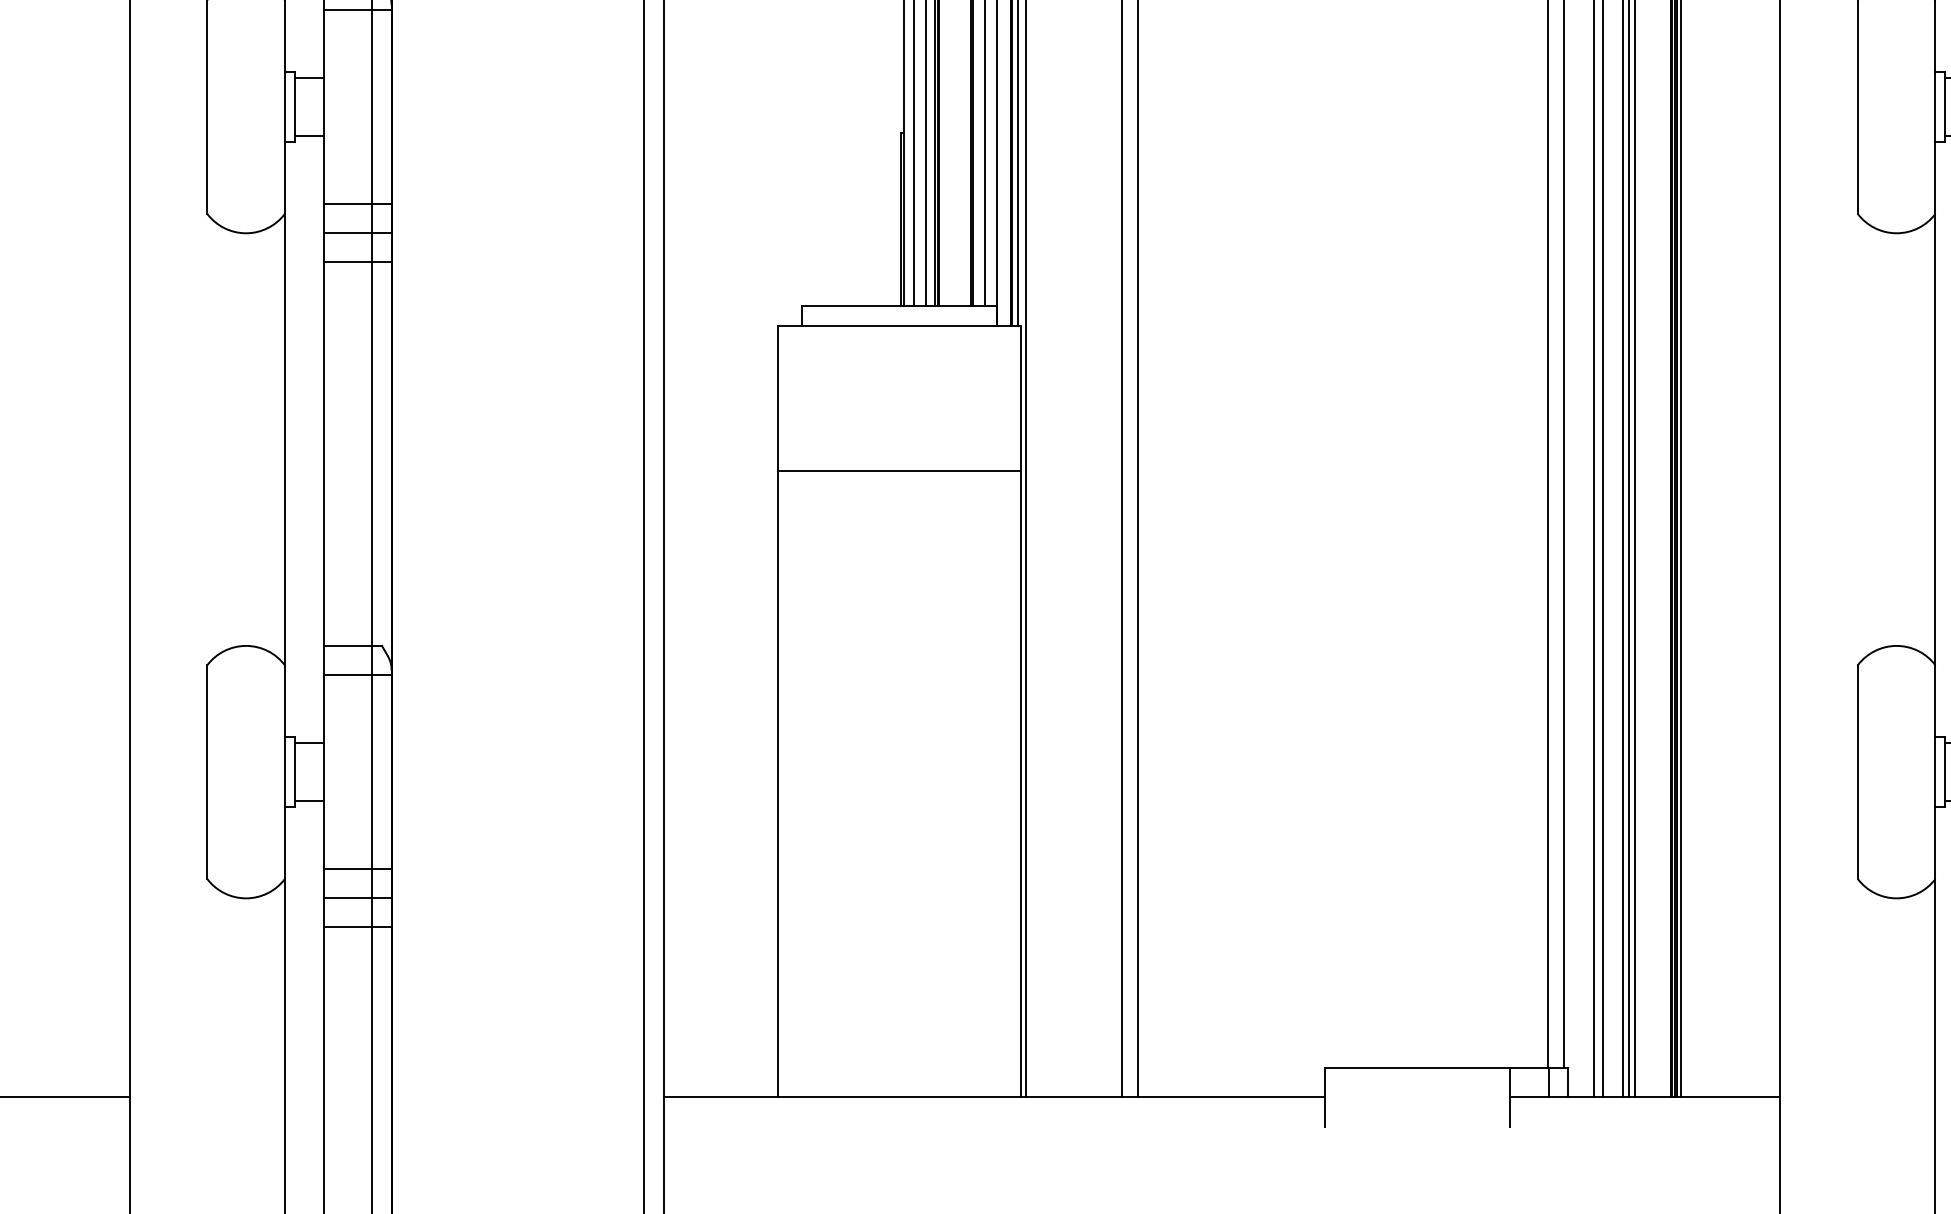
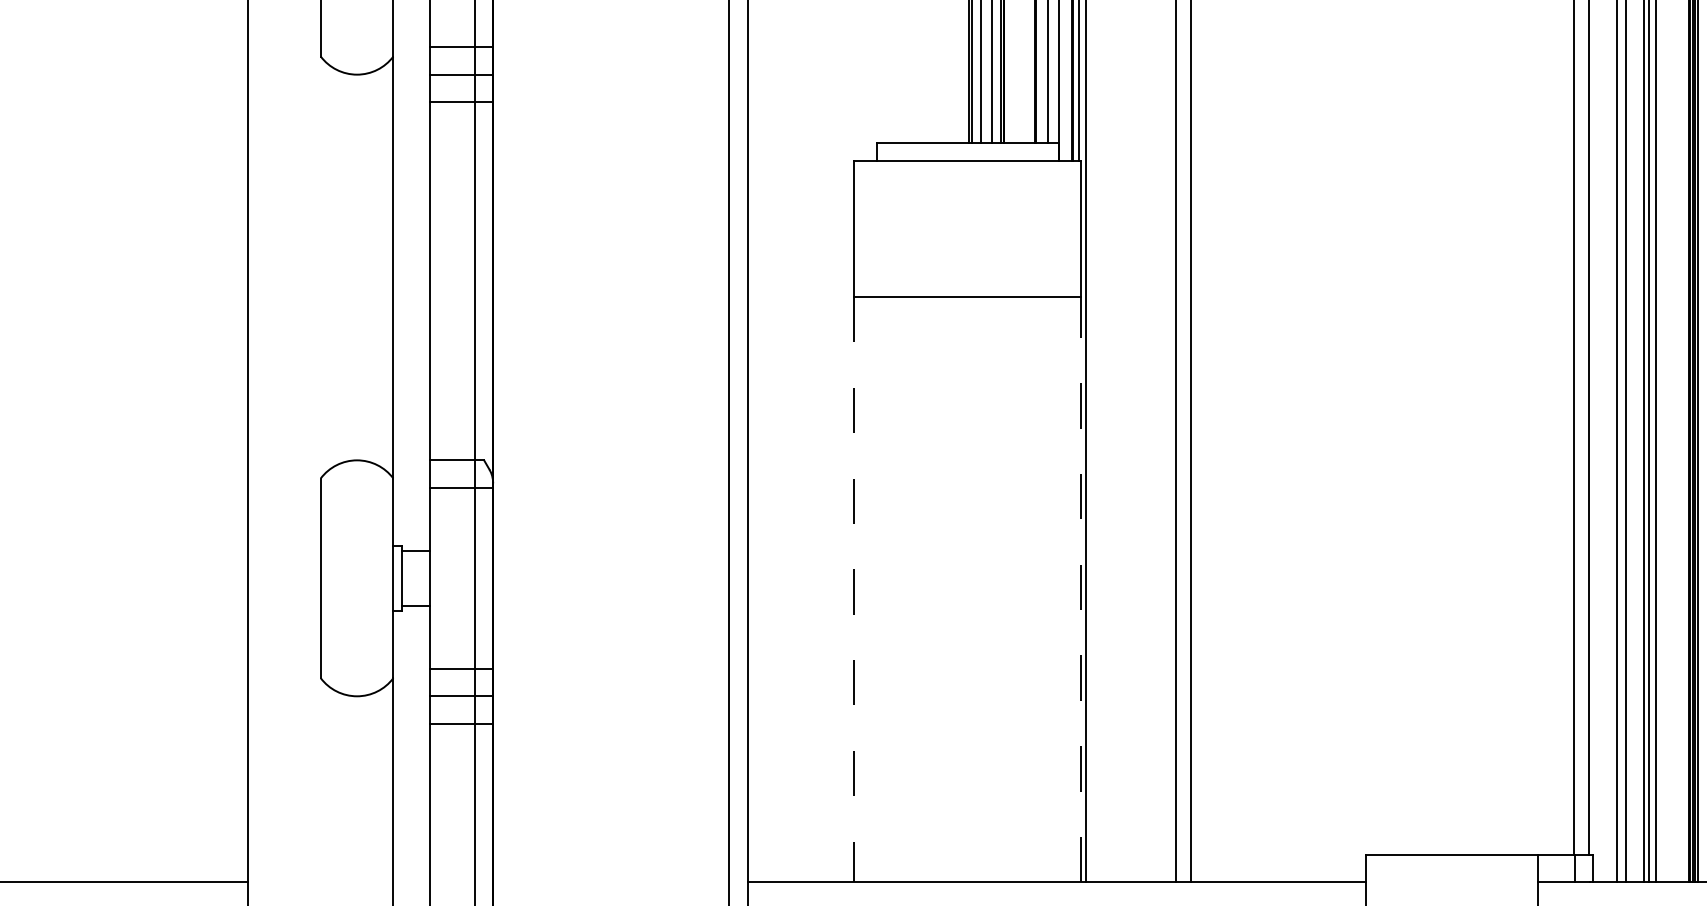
line: (1020, 783) -> (1080, 588), solid -> dashed
line: (778, 784) -> (854, 589), solid -> dashed

